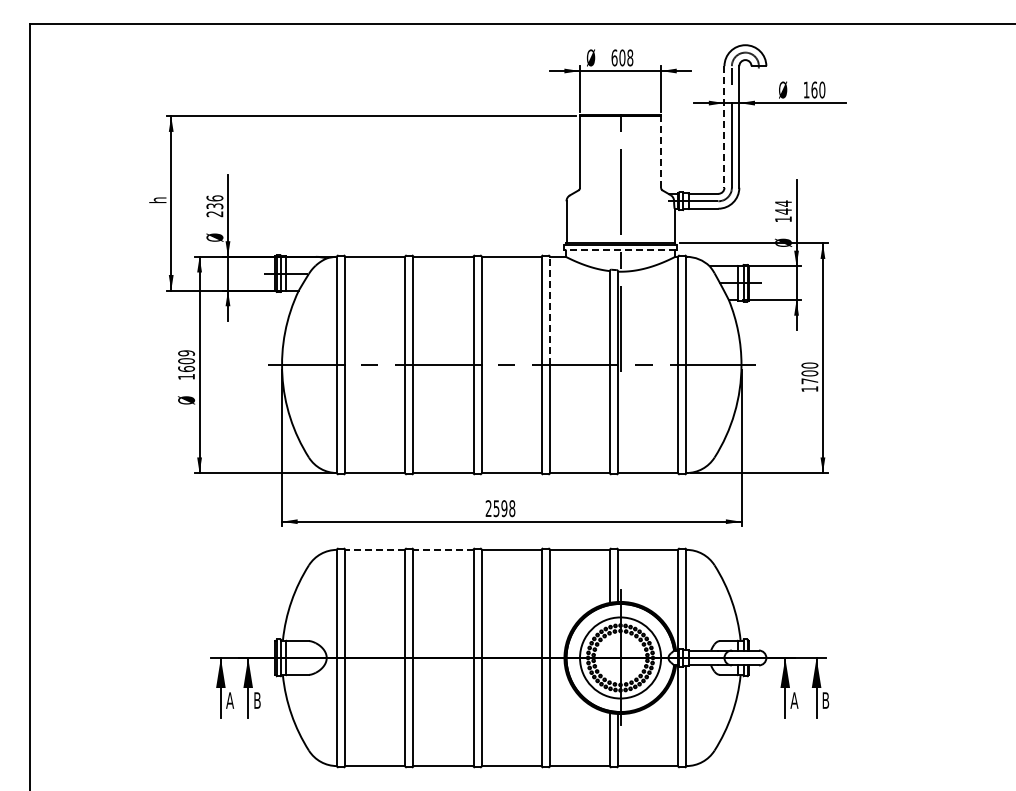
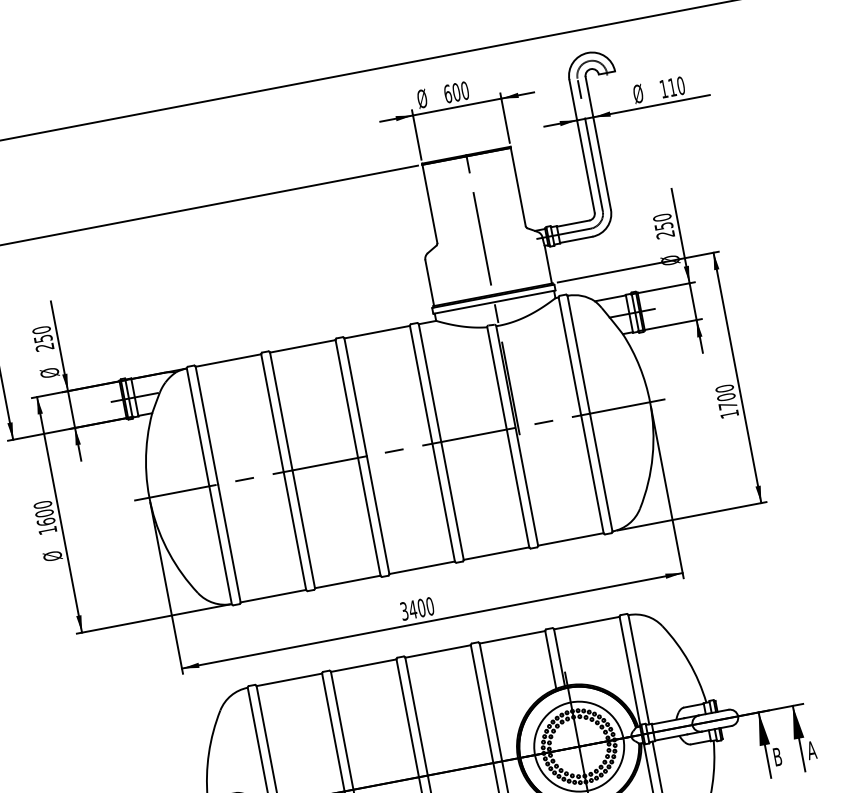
text: (630, 57) -> (465, 90), 608 -> 600
text: (814, 89) -> (672, 86), 160 -> 110
line: (724, 126) -> (582, 145), dashed -> solid
line: (661, 152) -> (518, 187), dashed -> solid
text: (214, 201) -> (41, 333), 236 -> 250
text: (783, 211) -> (663, 226), 144 -> 250
line: (620, 250) -> (494, 302), dashed -> solid
line: (549, 310) -> (429, 382), dashed -> solid
text: (186, 353) -> (42, 505), 1609 -> 1600
text: (500, 508) -> (417, 608), 2598 -> 3400
line: (374, 549) -> (288, 679), dashed -> solid
line: (442, 549) -> (362, 665), dashed -> solid
text: (794, 700) -> (777, 756), A -> B
text: (825, 700) -> (811, 750), B -> A

